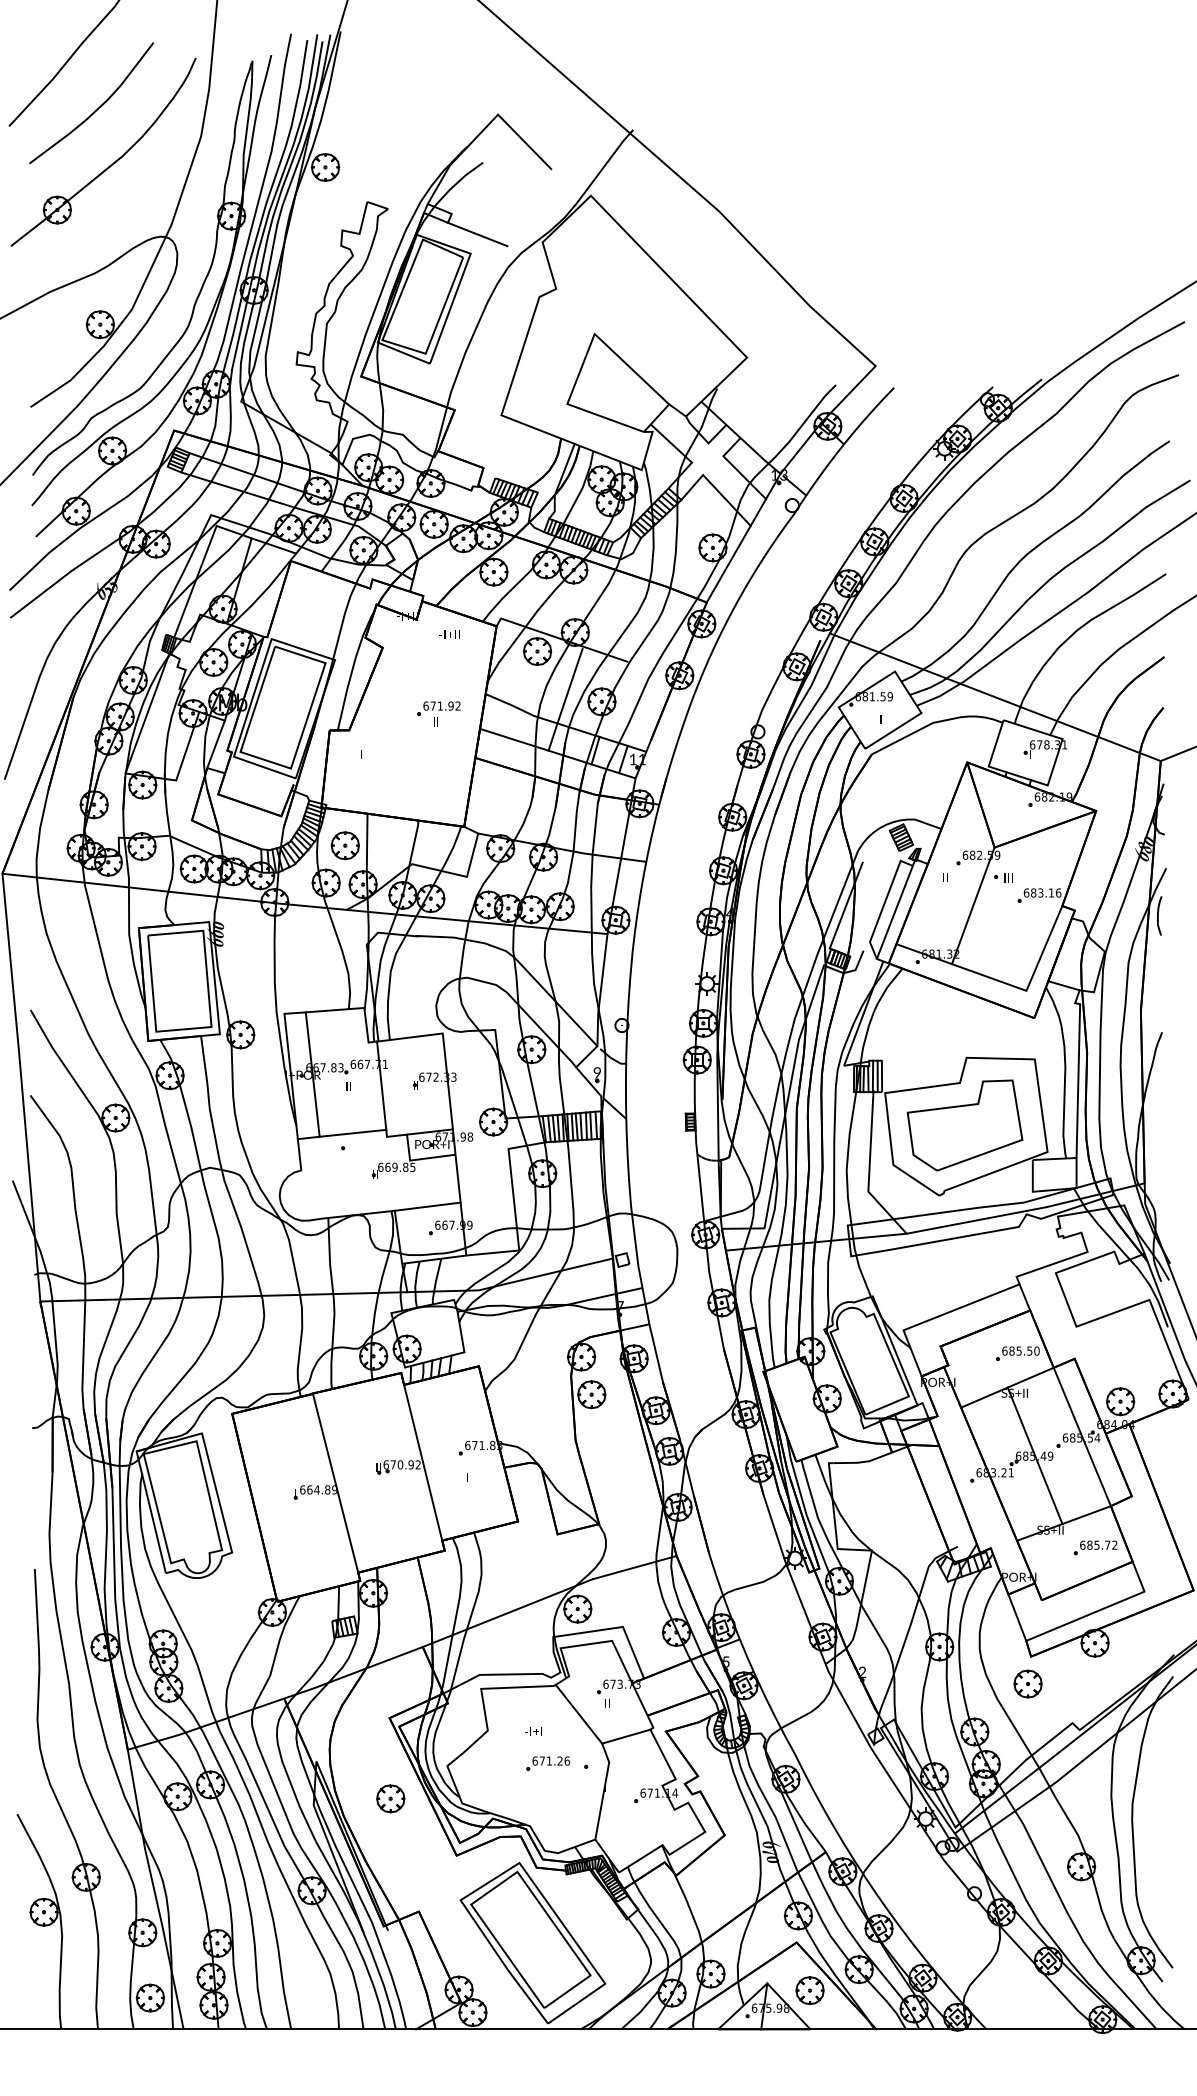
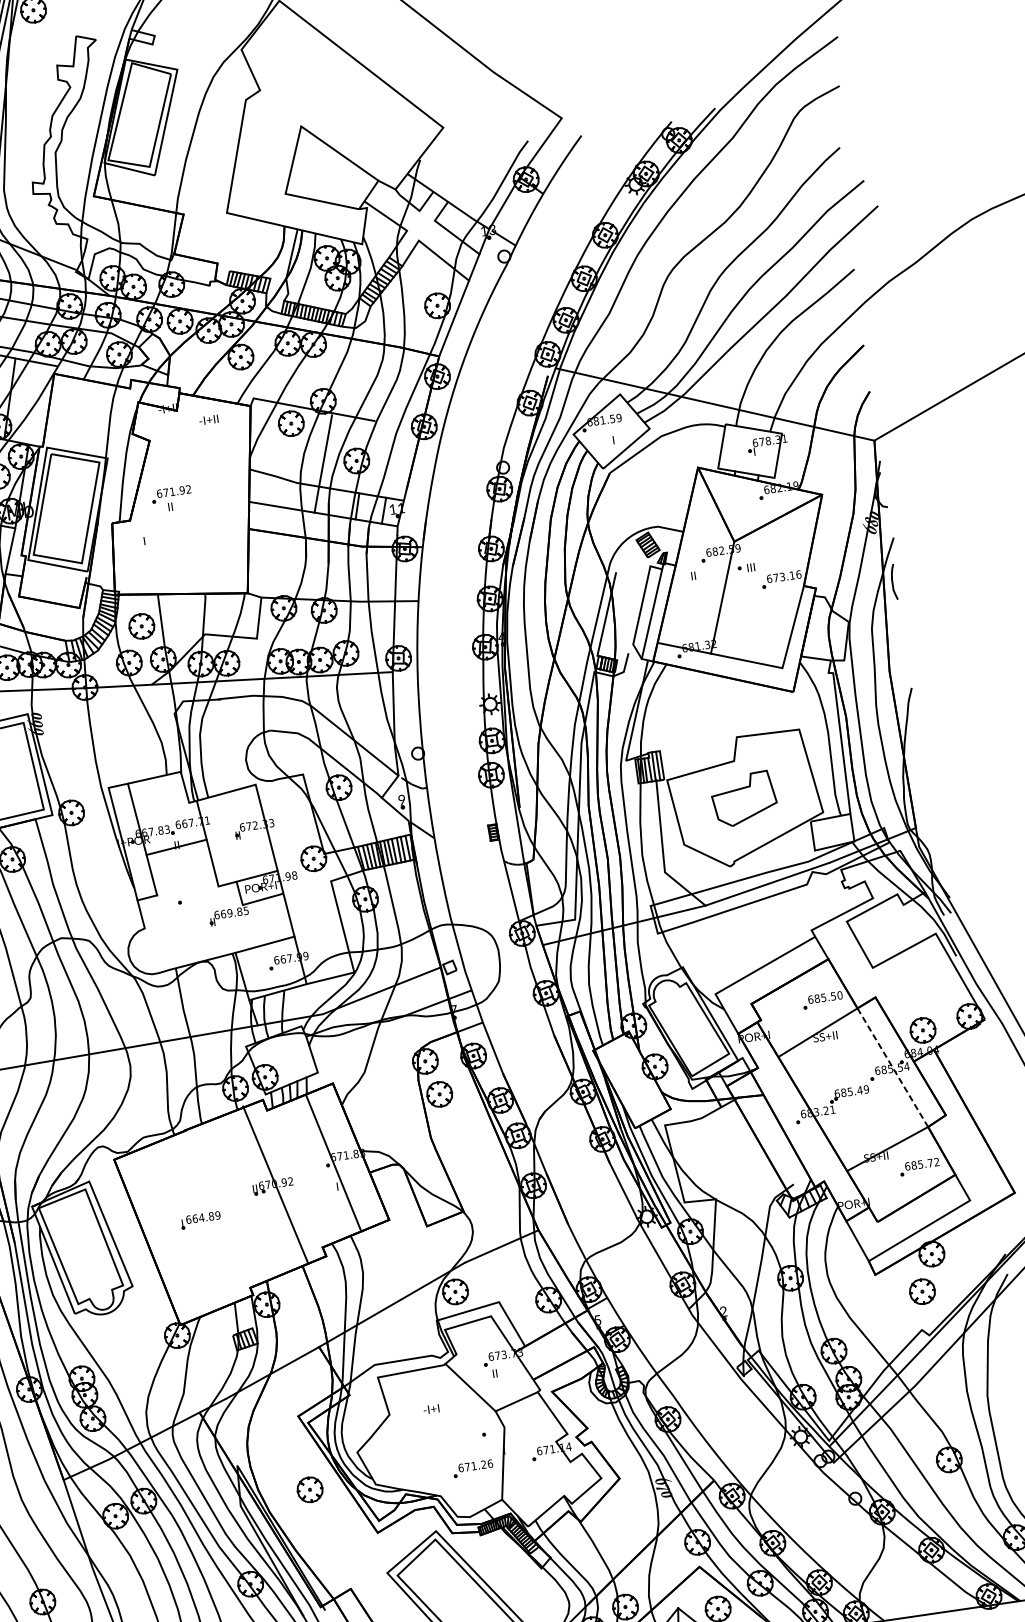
line: (477, 234) -> (181, 51), removed
part: (438, 713) -> (171, 498), moved
text: (1033, 892) -> (775, 577), 683.16 -> 673.16
part: (964, 1125) -> (743, 799), size x0.6
line: (352, 1132) -> (175, 846), moved
line: (1082, 1436) -> (892, 1067), solid -> dashed
line: (1034, 1455) -> (851, 1090), removed
line: (423, 1462) -> (333, 1162), moved
line: (335, 1482) -> (275, 1184), moved
part: (1027, 1683) -> (921, 1291), moved
part: (548, 1763) -> (473, 1468), moved

